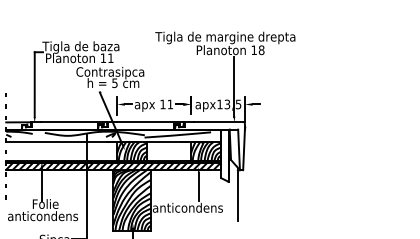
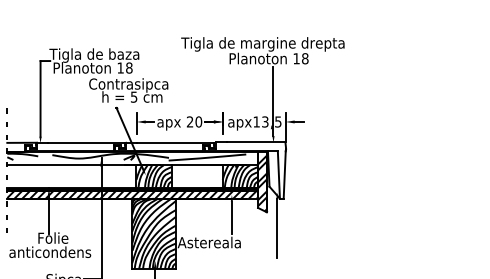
text: (110, 58) -> (128, 68), 11 -> 18
text: (166, 104) -> (194, 122), 11 -> 20
hatch: (224, 155) -> (261, 181), added
text: (187, 207) -> (218, 242), anticondens -> Astereala

